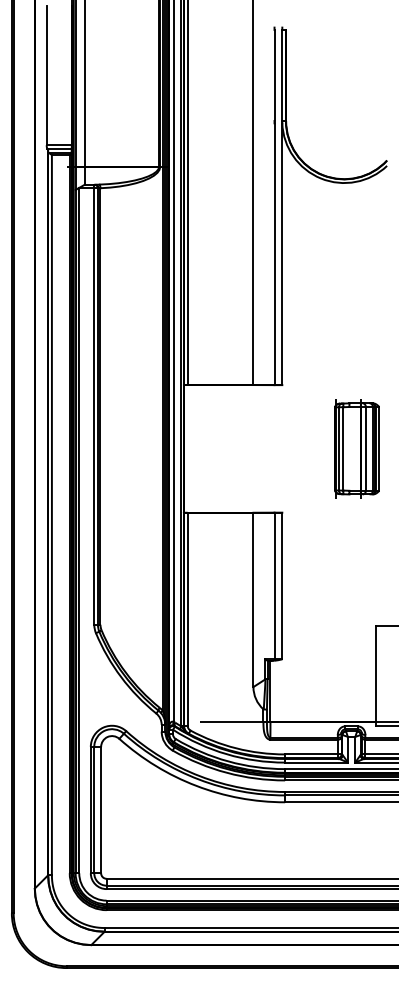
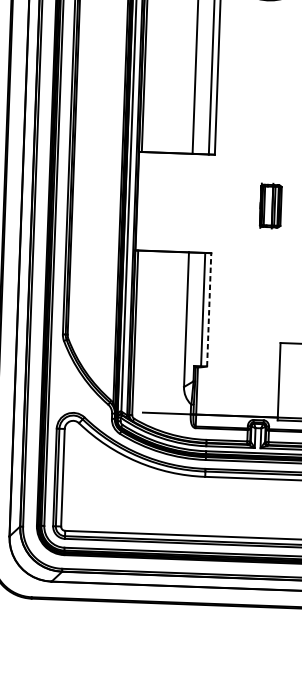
part: (356, 448) -> (270, 205), size x0.6
line: (282, 585) -> (209, 309), solid -> dashed

